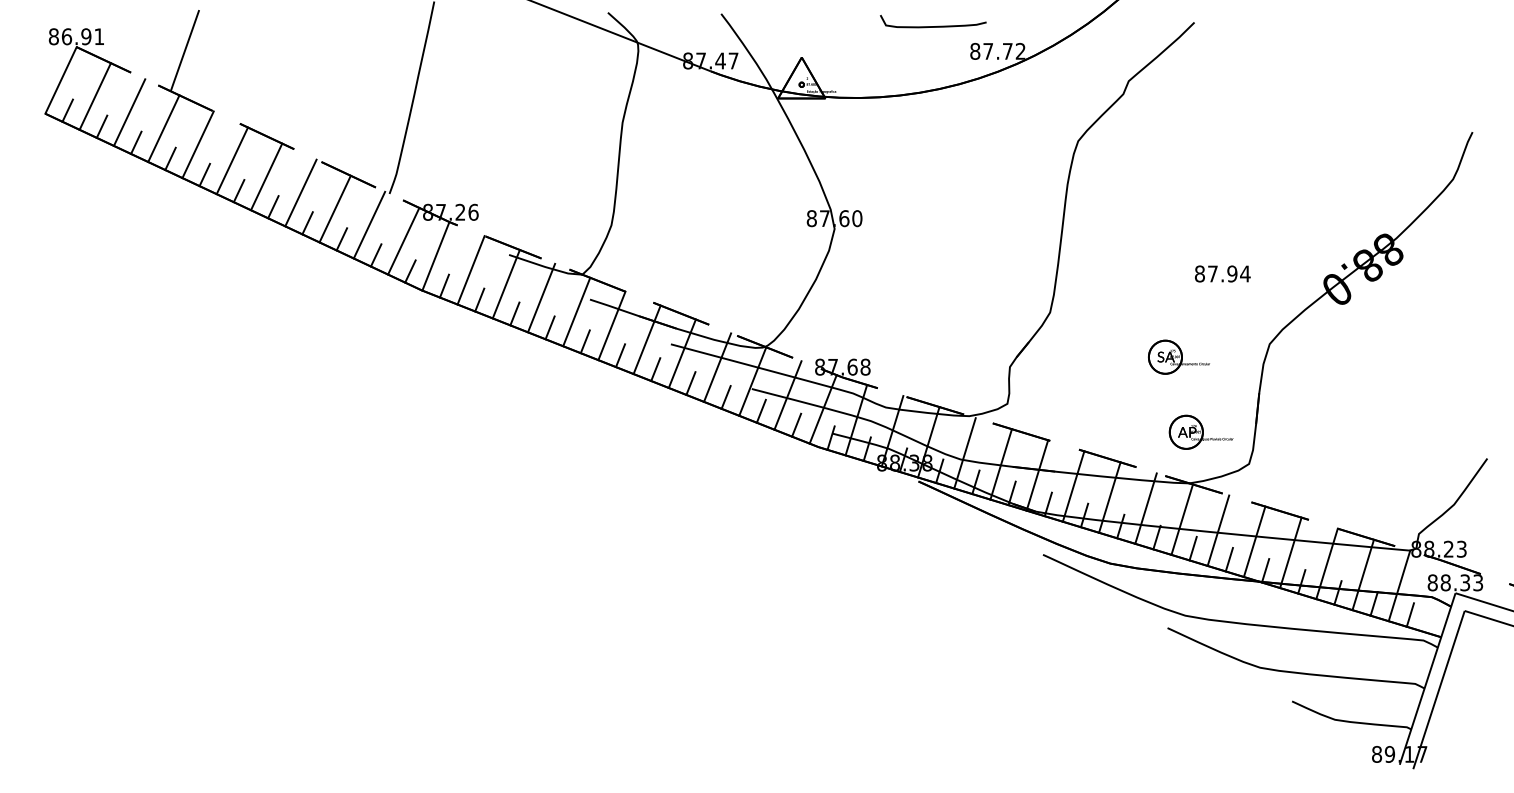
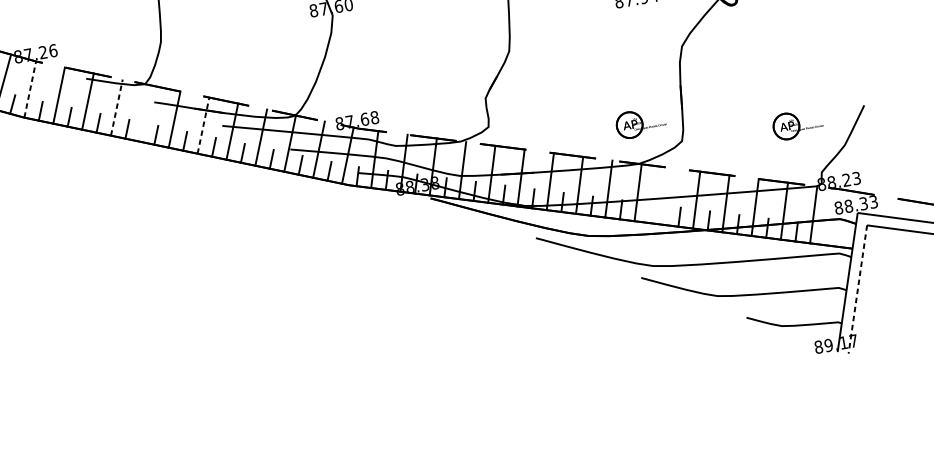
line: (435, 256) -> (29, 89), solid -> dashed
line: (541, 298) -> (116, 107), solid -> dashed
line: (576, 311) -> (145, 113), removed
line: (647, 339) -> (203, 125), solid -> dashed
part: (1178, 356) -> (613, 67), removed
part: (1398, 467) -> (797, 124), added
line: (1218, 530) -> (667, 196), removed
line: (1192, 548) -> (649, 213), removed
line: (1409, 614) -> (825, 235), removed
line: (1438, 690) -> (857, 289), solid -> dashed

